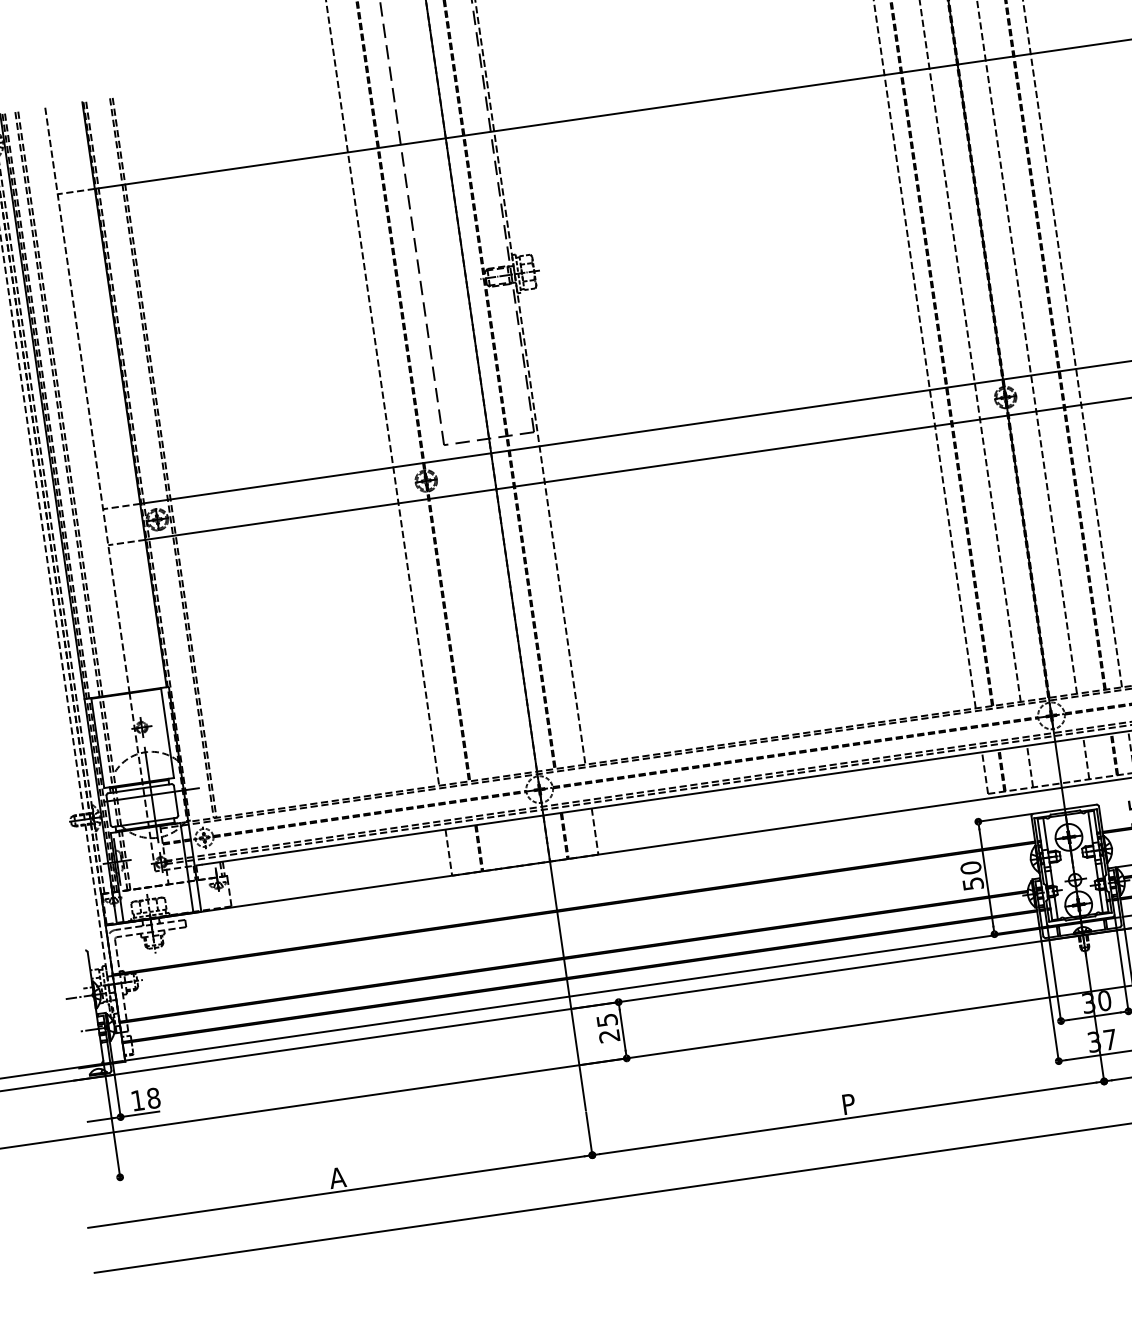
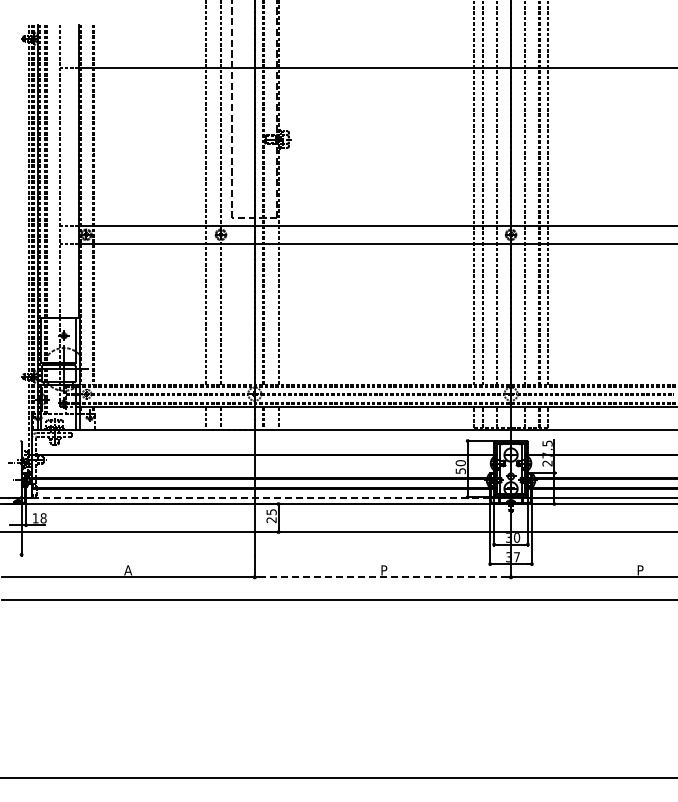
line: (582, 993) -> (261, 497), solid -> dashed
line: (849, 1118) -> (383, 577), solid -> dashed

